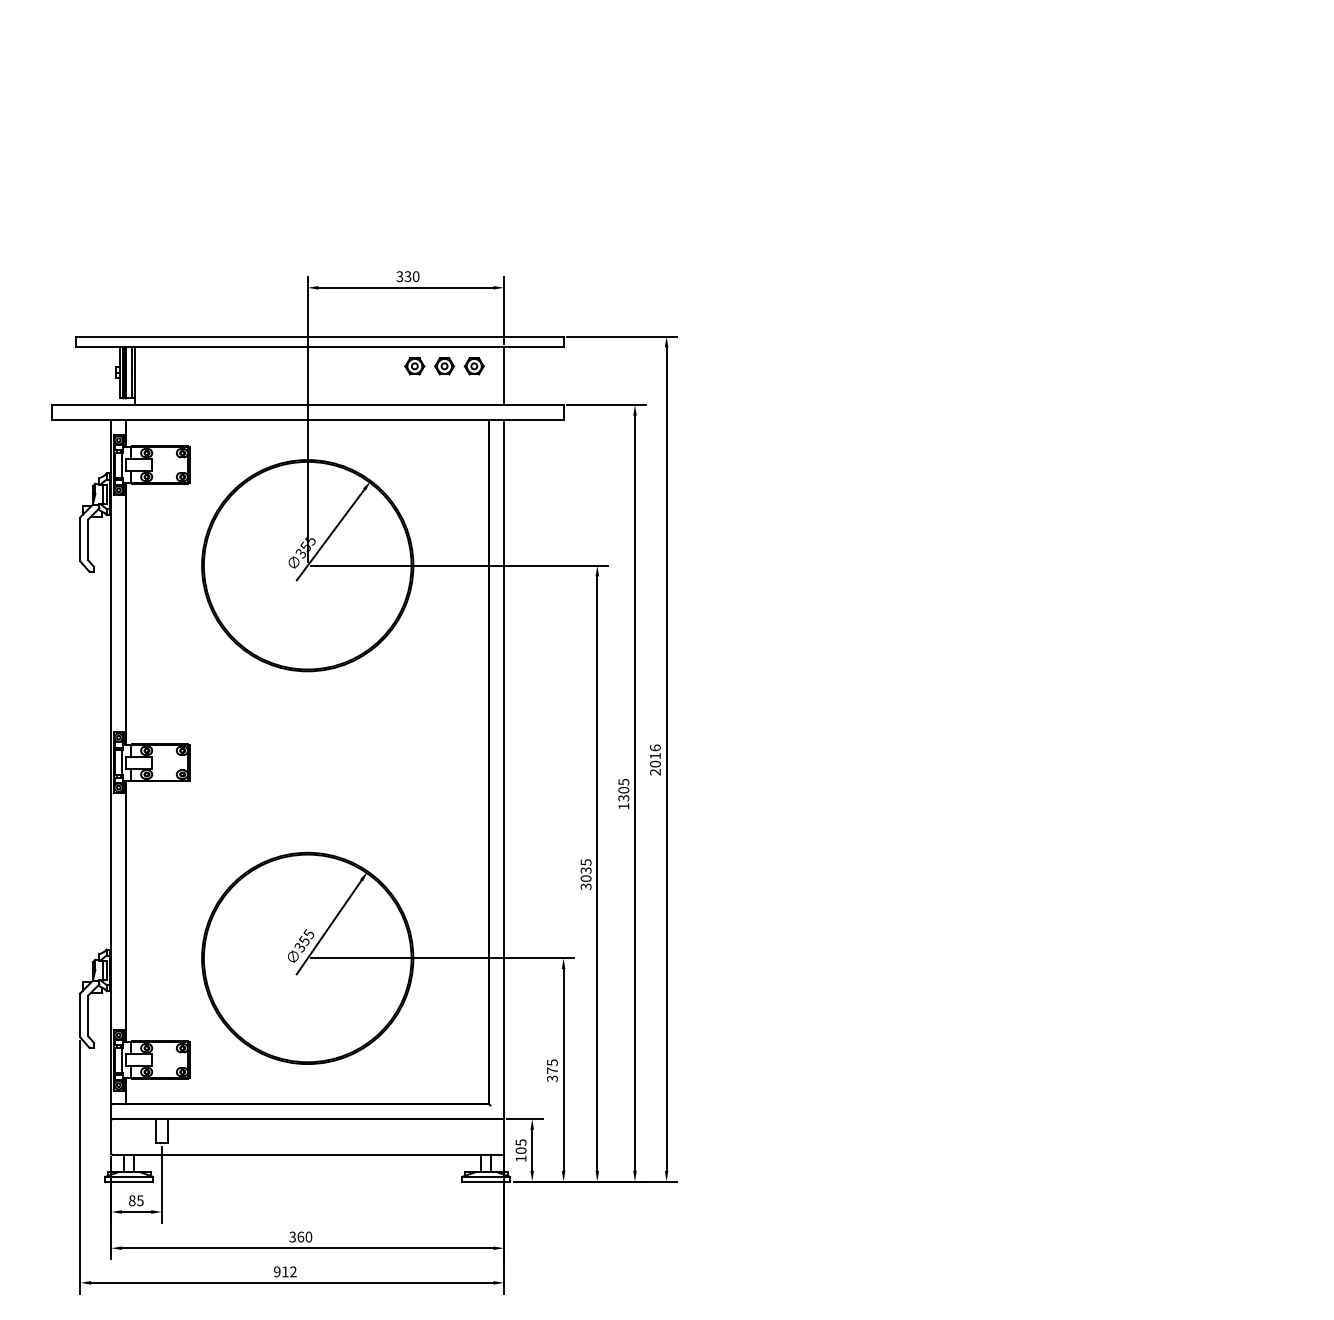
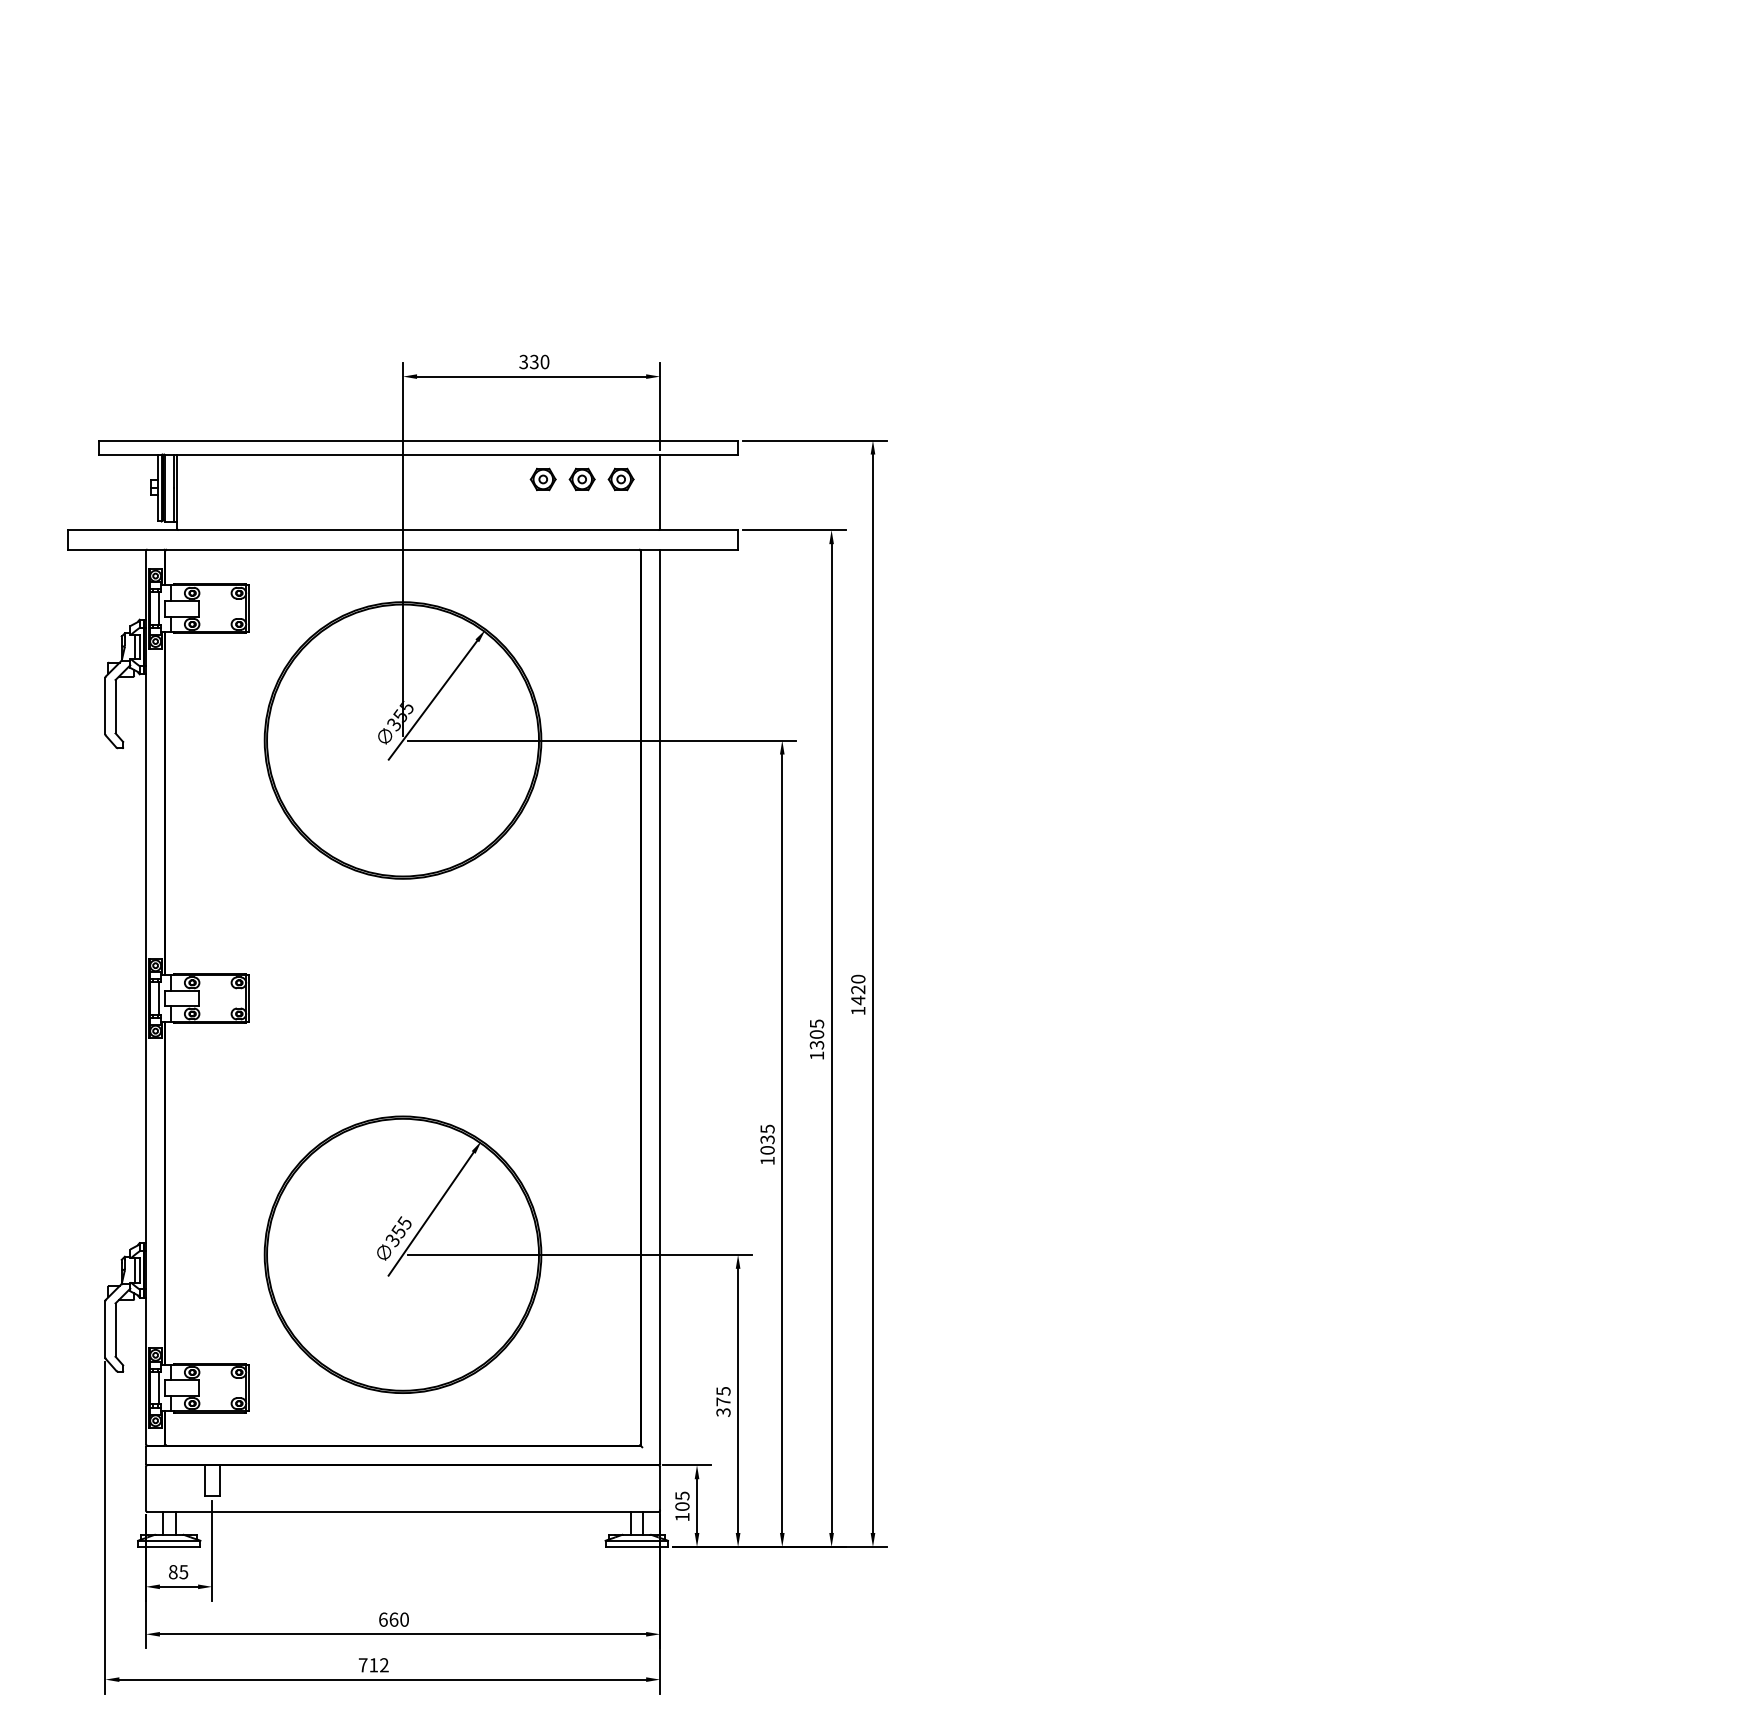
text: (654, 759) -> (857, 994), 2016 -> 1420
text: (585, 886) -> (766, 1160), 3035 -> 1035
text: (292, 1236) -> (383, 1618), 360 -> 660
text: (277, 1271) -> (363, 1664), 912 -> 712

